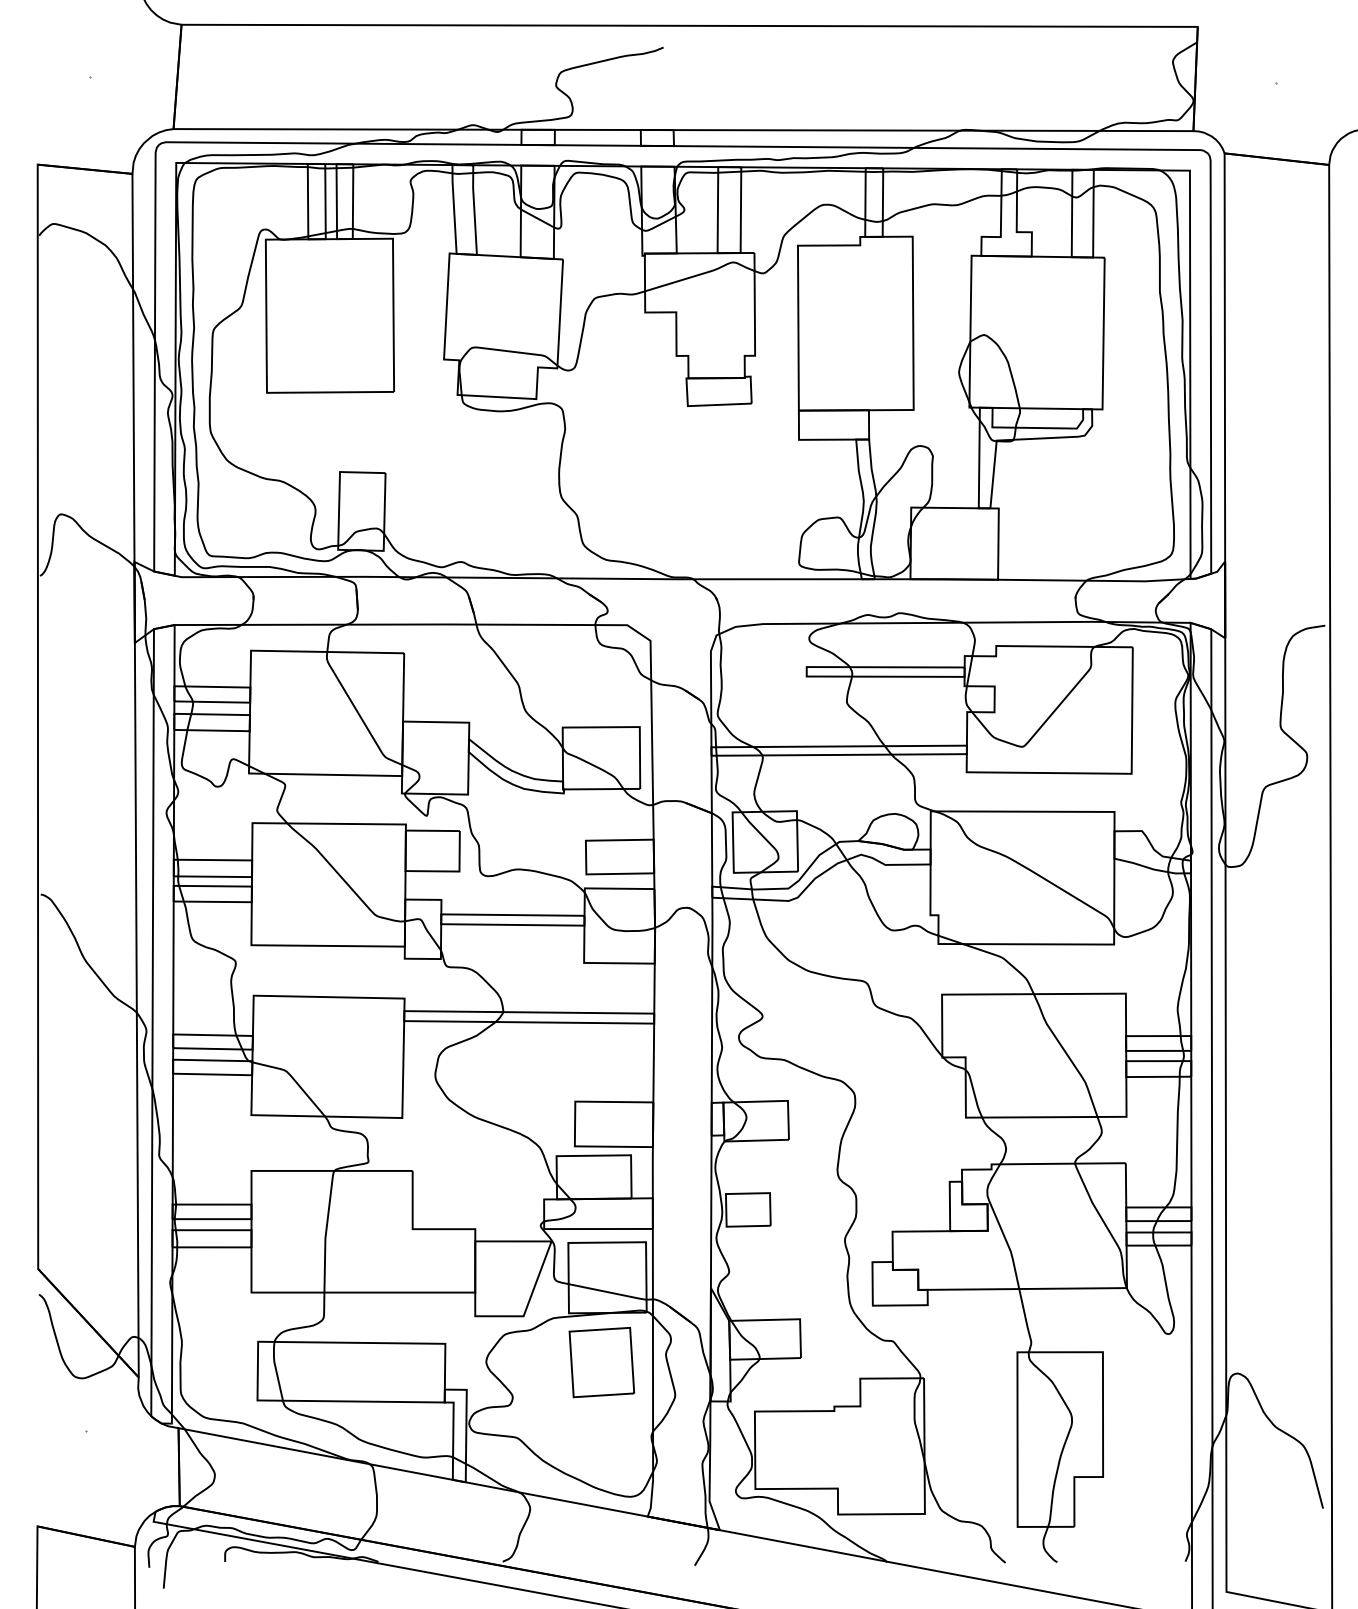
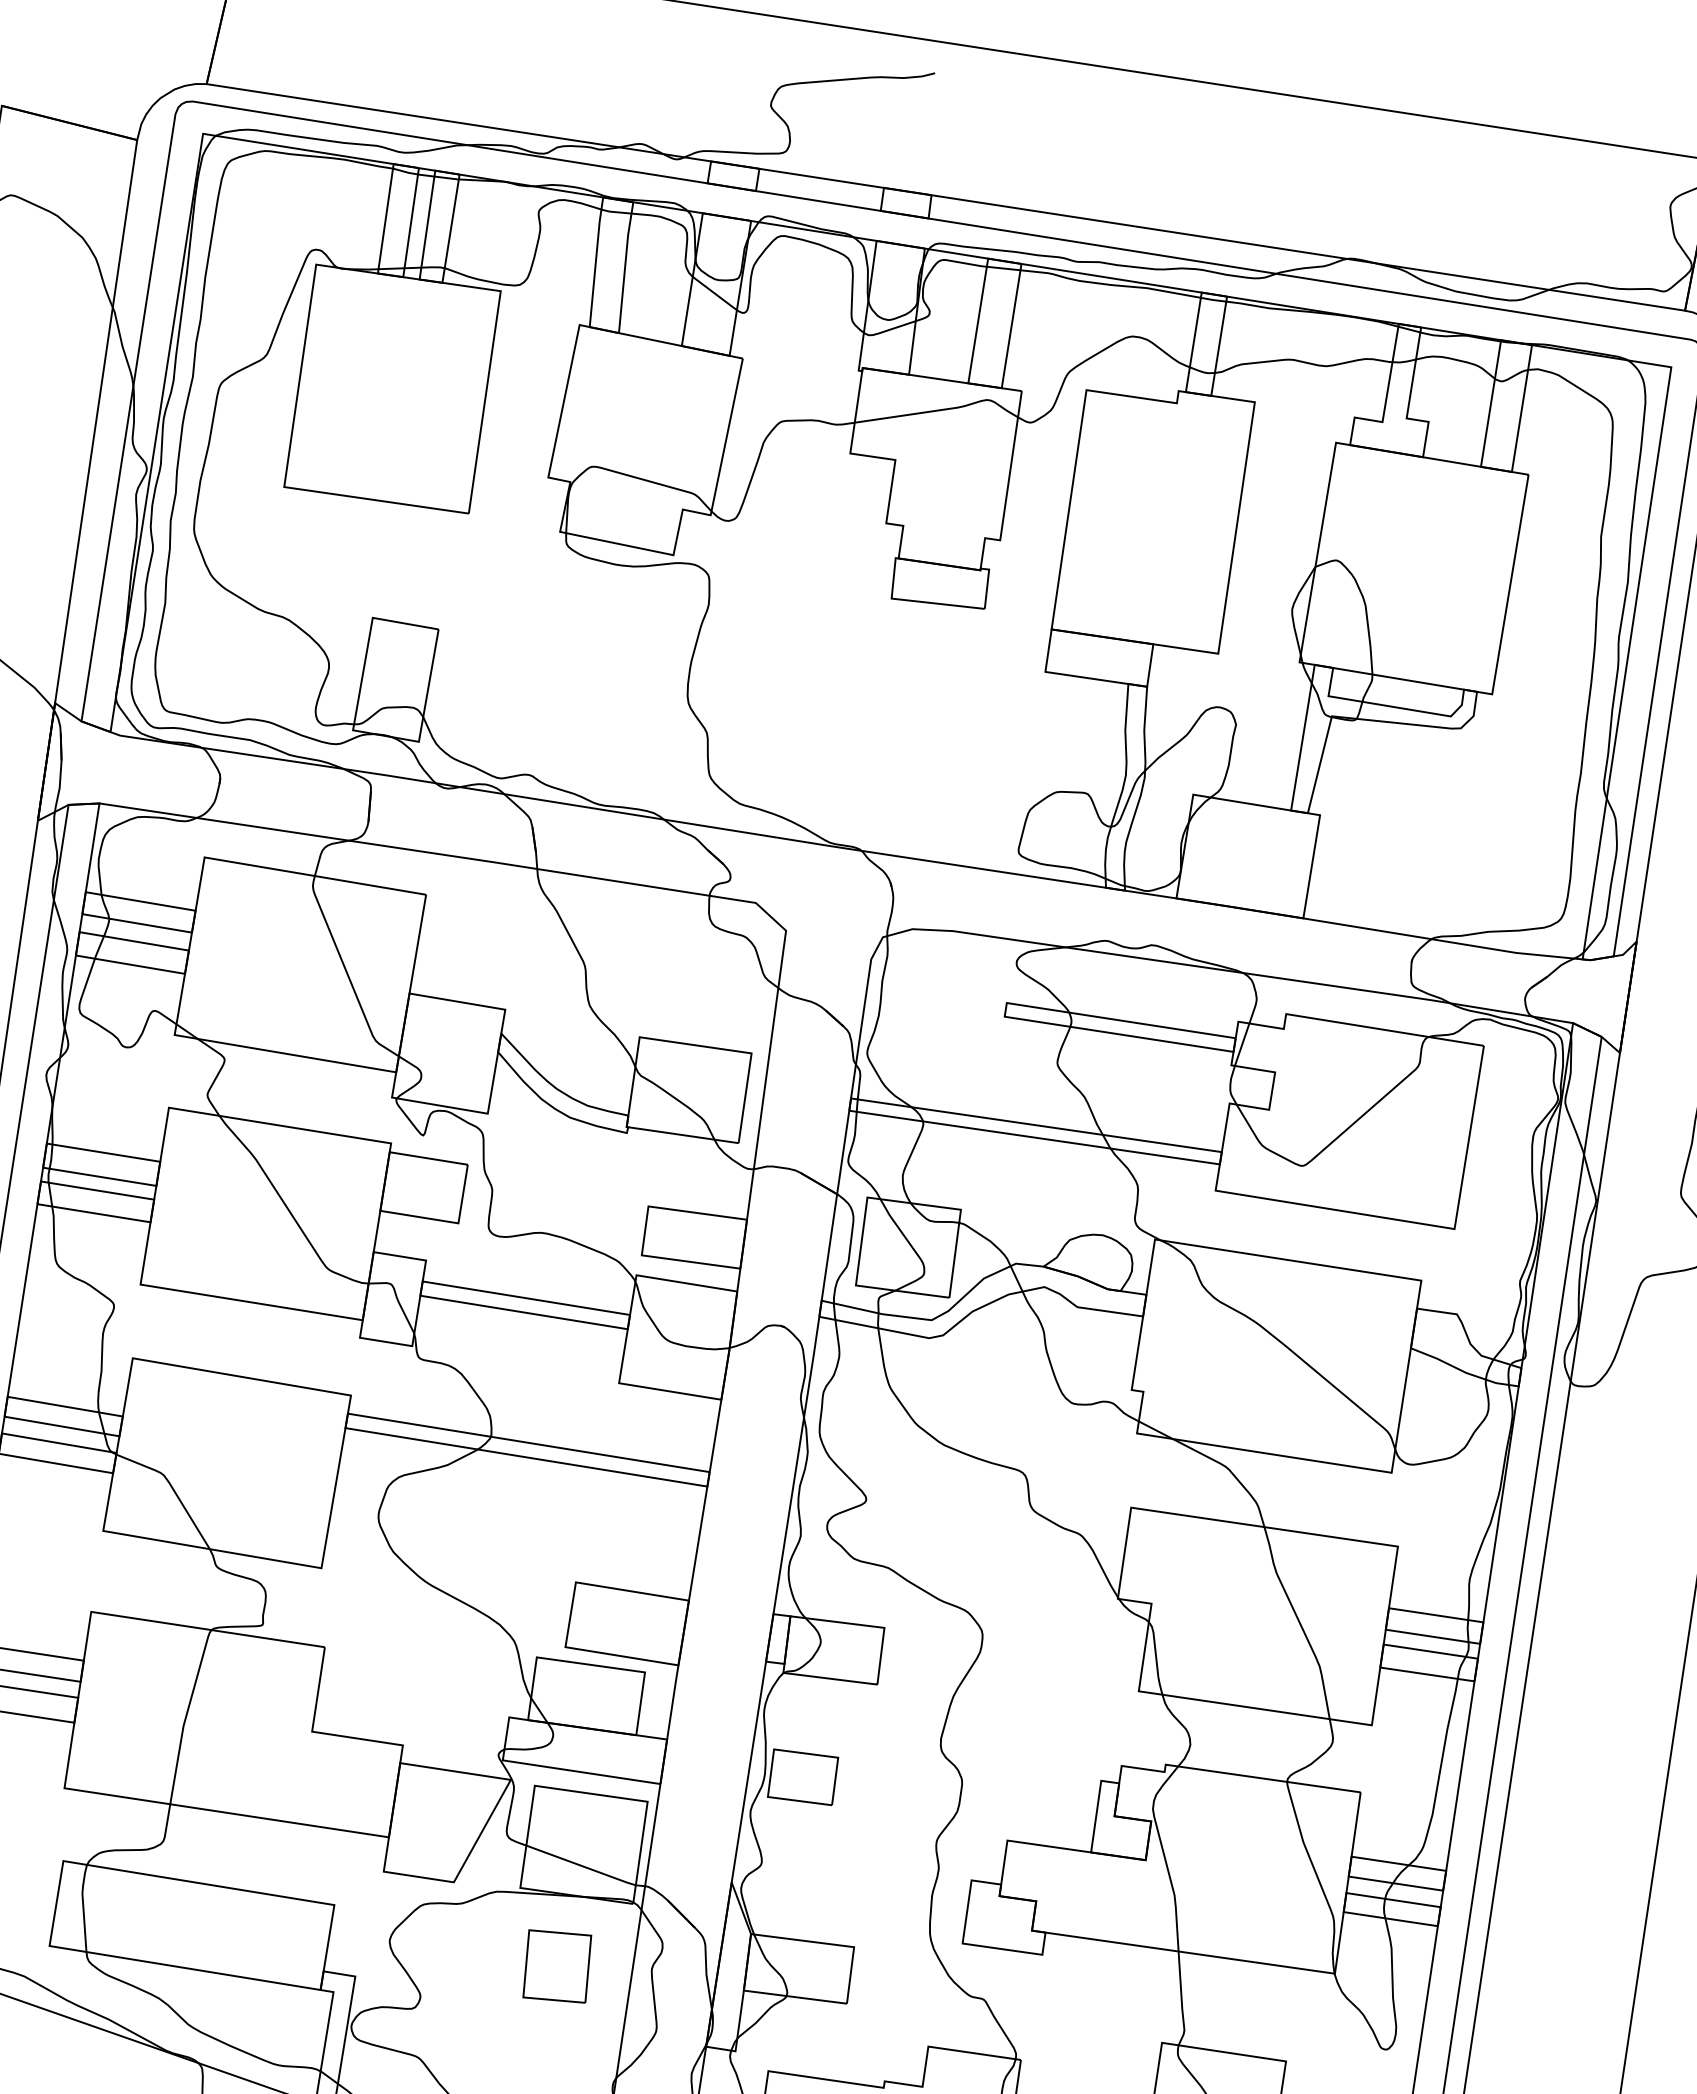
part: (601, 1362) -> (556, 1966), size x0.7

